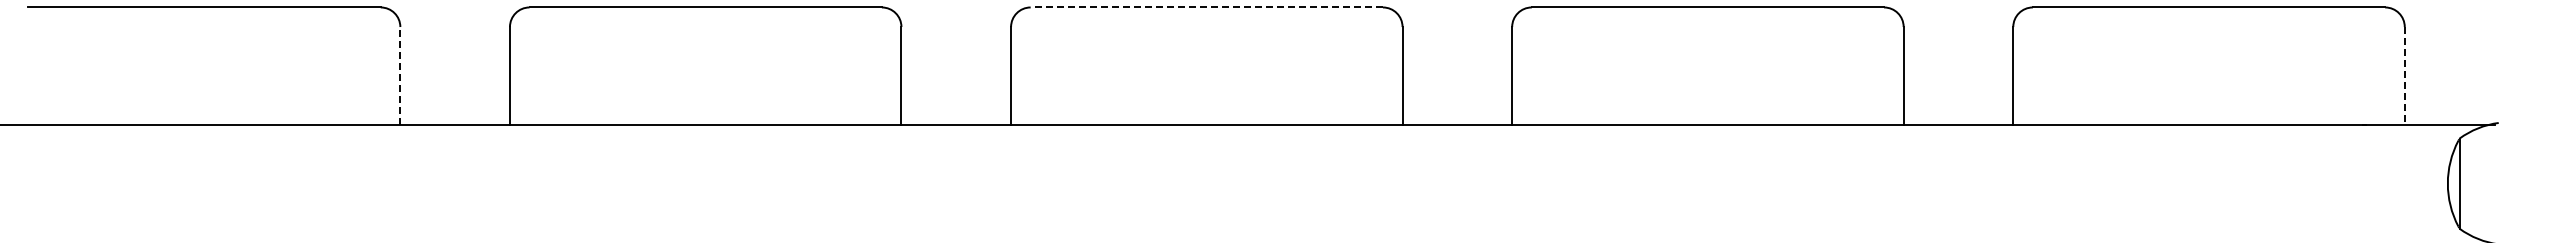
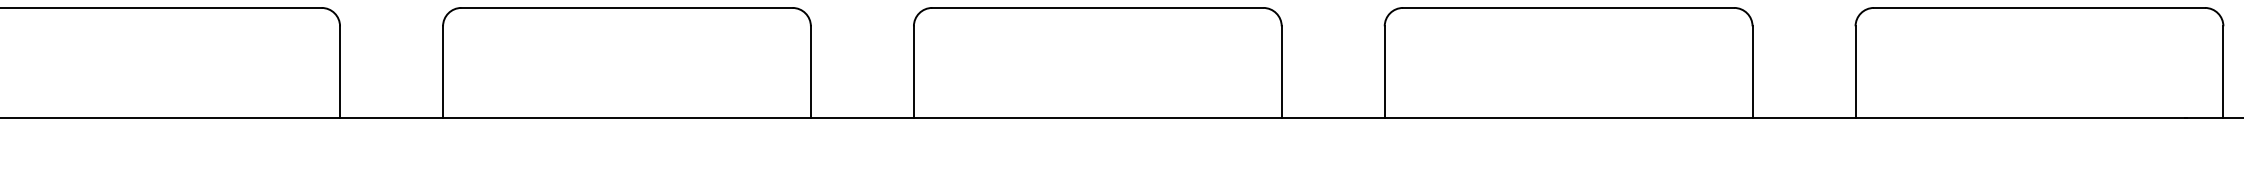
line: (1206, 7) -> (1097, 7), dashed -> solid
line: (400, 75) -> (340, 71), dashed -> solid
line: (2404, 75) -> (2223, 71), dashed -> solid

